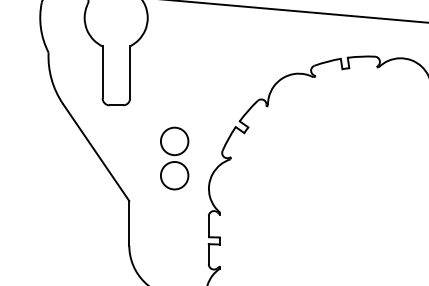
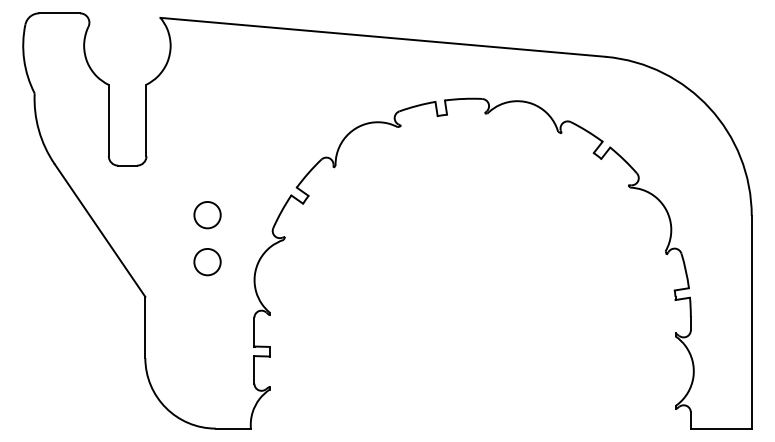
circle: (174, 140) -> (207, 214), size x0.7
circle: (174, 175) -> (207, 261), size x0.7

